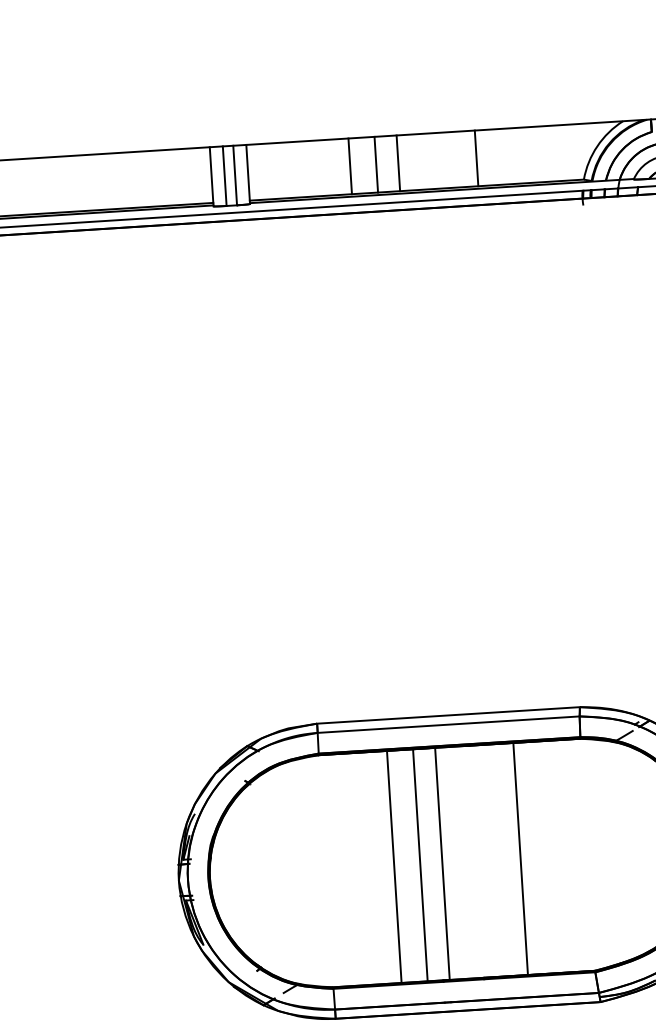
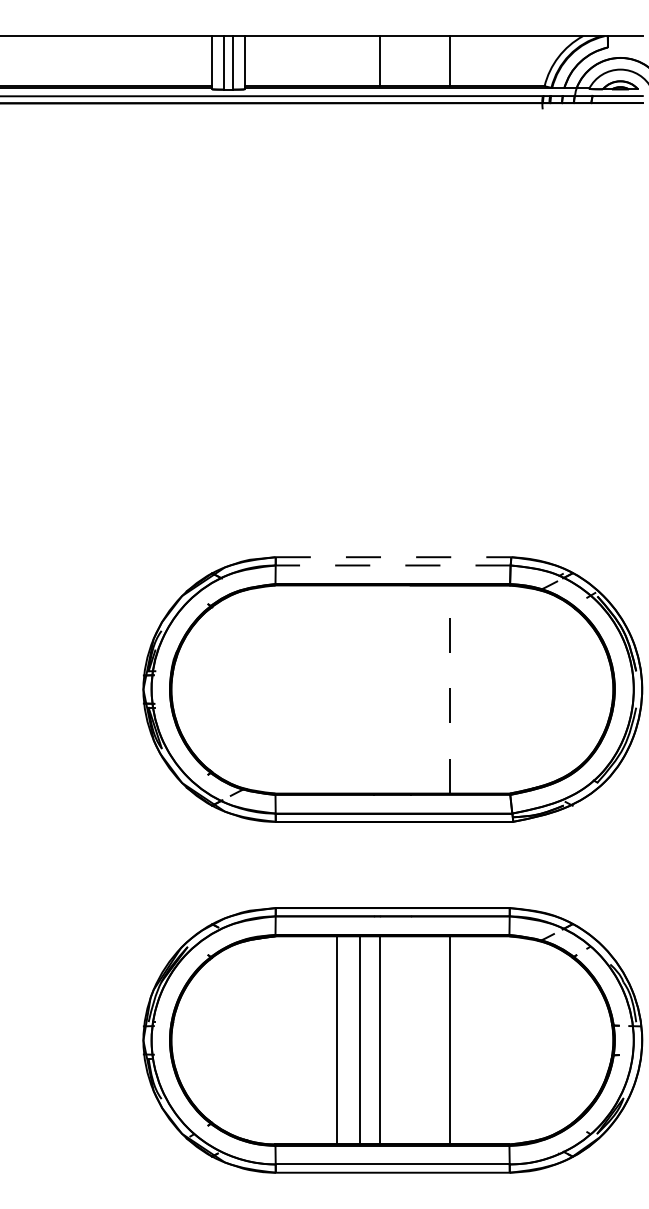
line: (375, 165) -> (359, 61), removed
line: (350, 166) -> (336, 61), removed
line: (448, 715) -> (393, 557), solid -> dashed
line: (447, 724) -> (392, 565), solid -> dashed
line: (520, 859) -> (449, 689), solid -> dashed
line: (442, 863) -> (379, 689), removed
line: (419, 865) -> (359, 689), removed
line: (394, 866) -> (336, 689), removed

